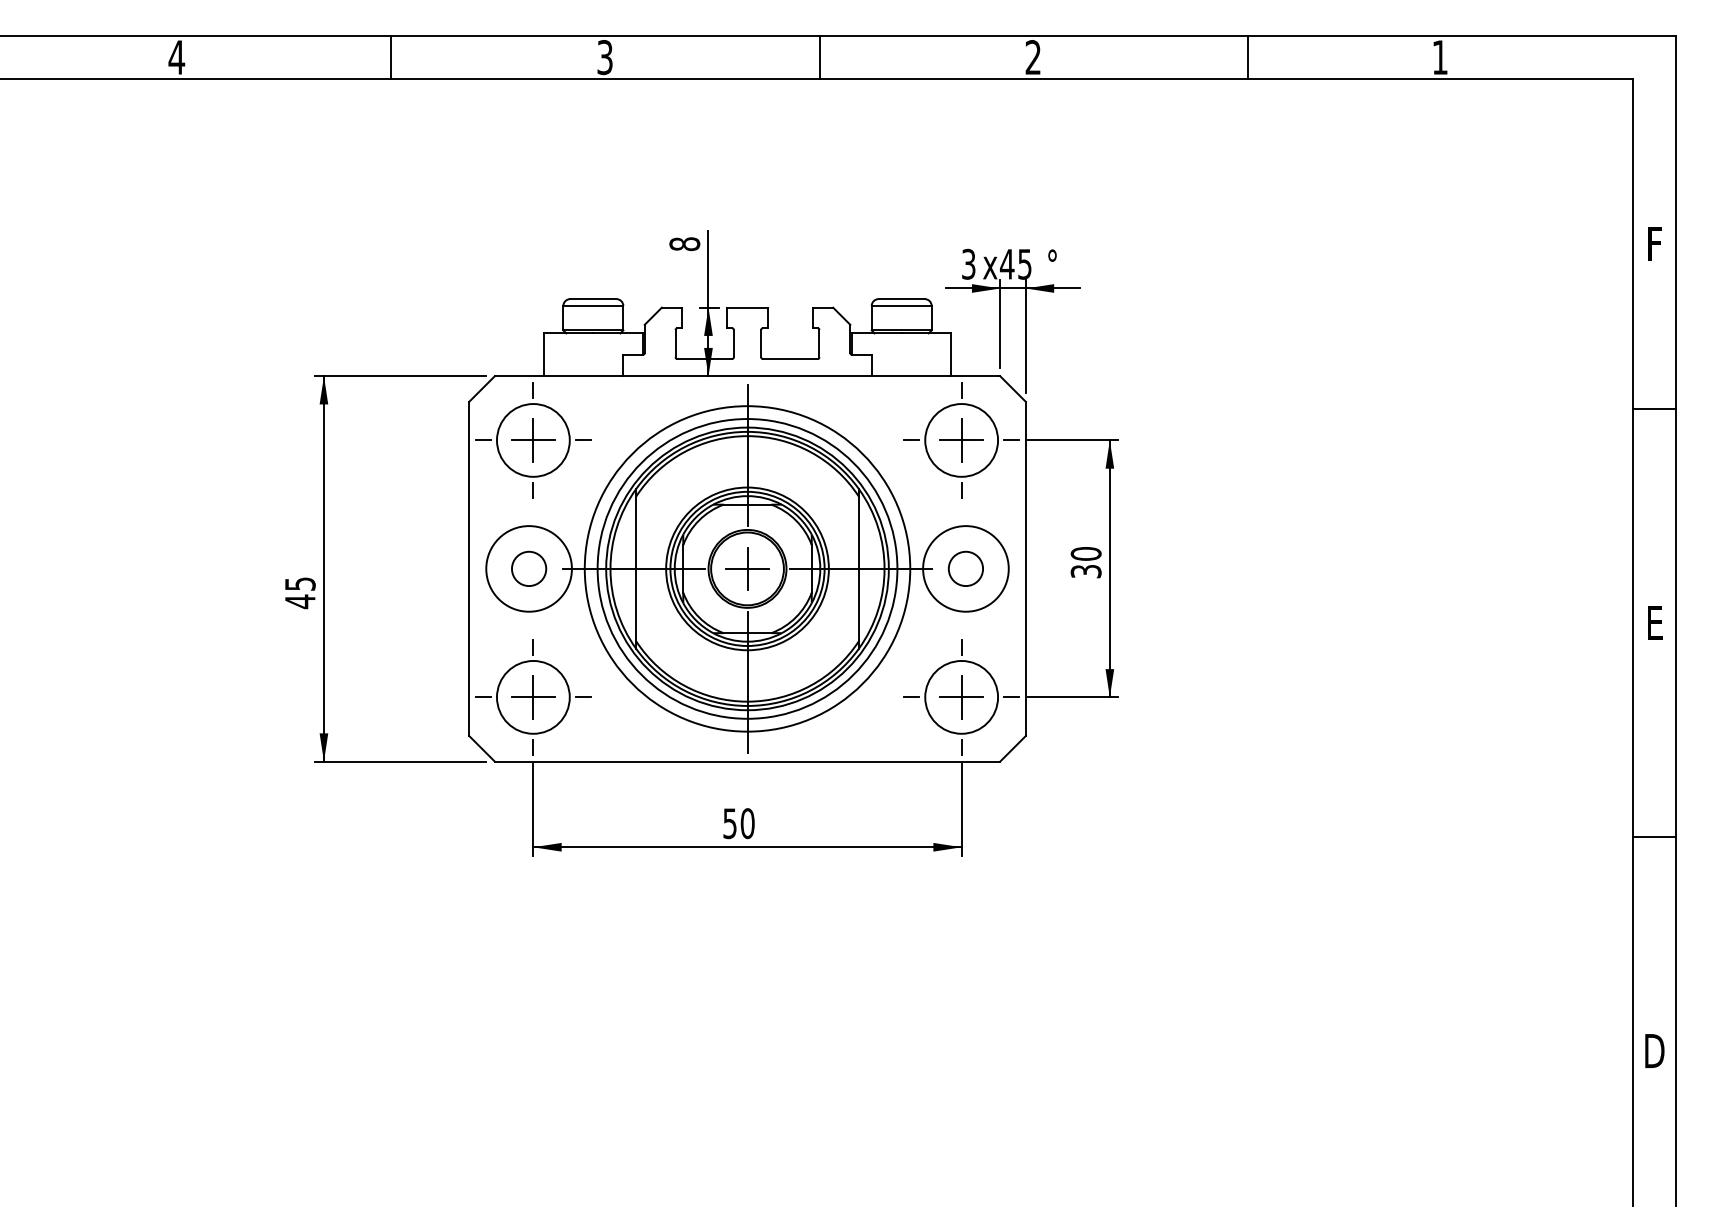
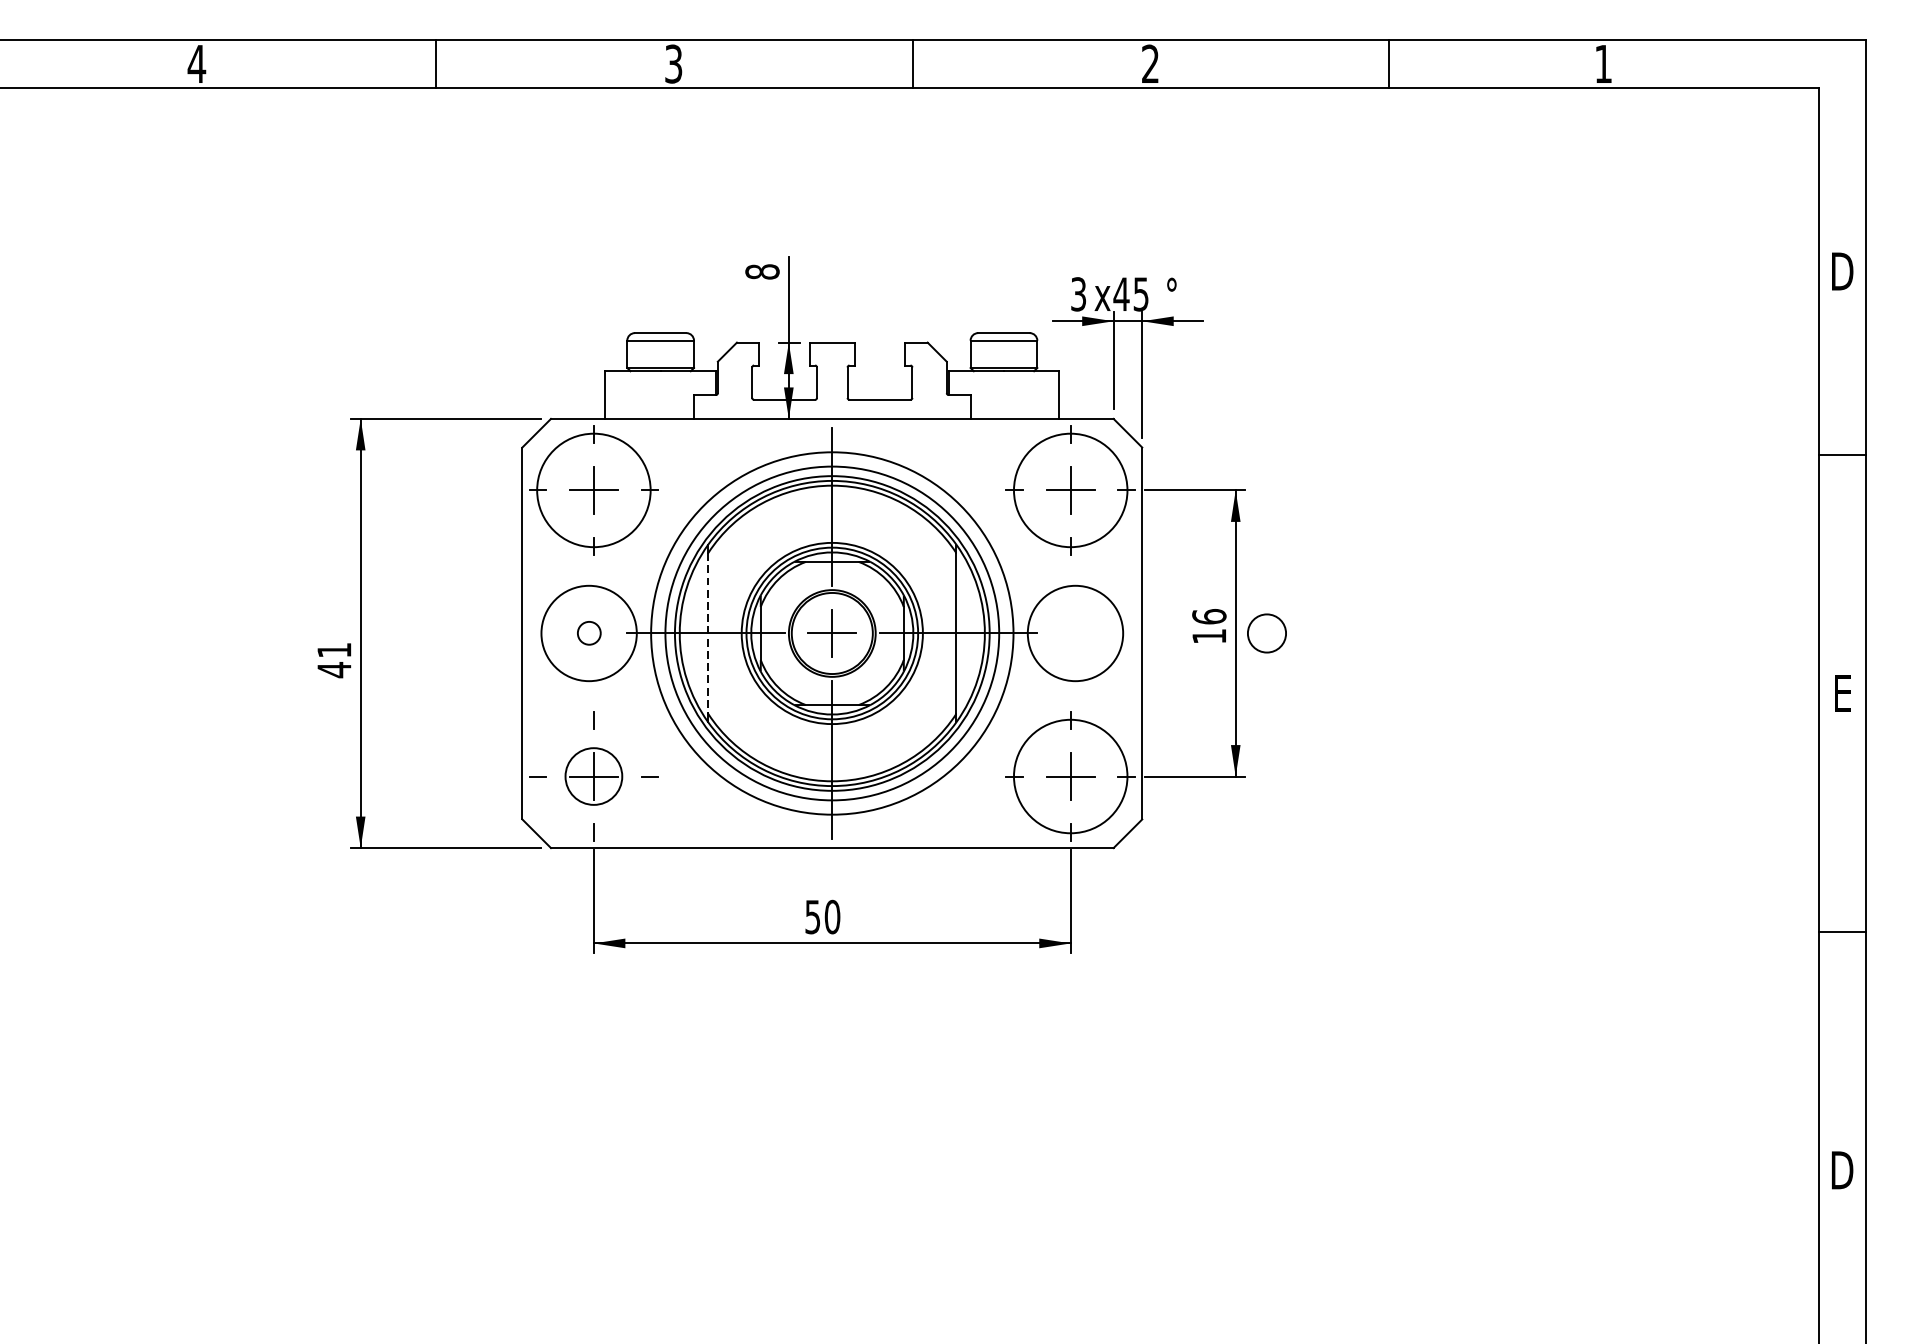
text: (1654, 243) -> (1842, 271), F -> D
circle: (533, 440) -> (594, 490), size x1.4
circle: (961, 440) -> (1070, 490), size x1.4
text: (1085, 562) -> (1208, 626), 30 -> 16
circle: (529, 568) -> (589, 633), size x0.6
circle: (965, 568) -> (1266, 633), moved
line: (636, 569) -> (708, 634), solid -> dashed
text: (300, 583) -> (334, 649), 45 -> 41
circle: (533, 696) -> (594, 775), size x0.7
circle: (961, 696) -> (1070, 775), size x1.4

